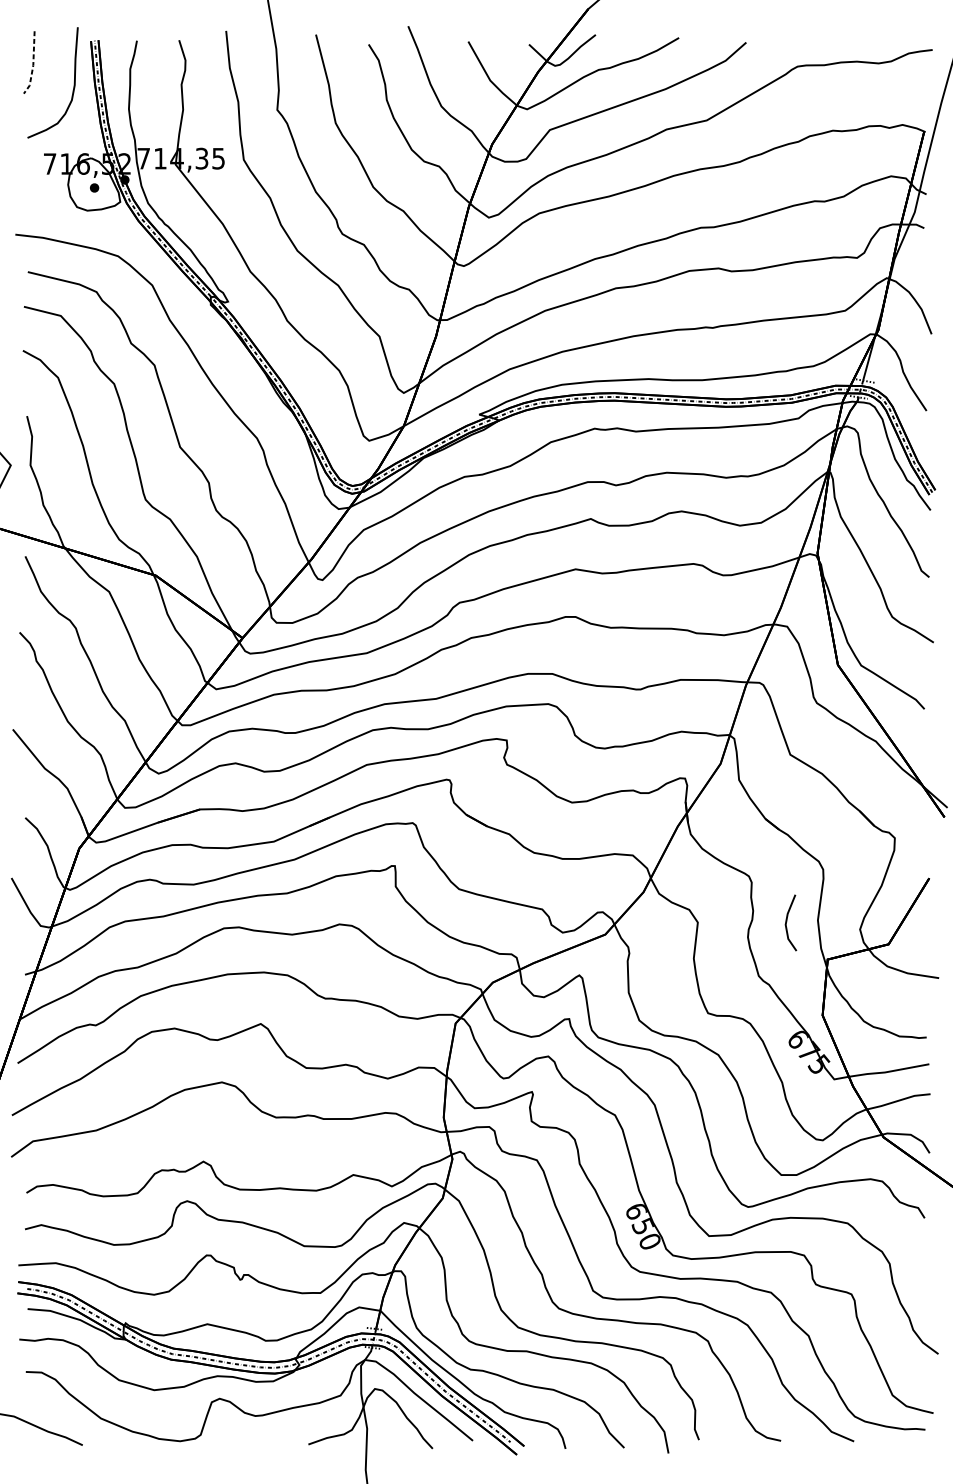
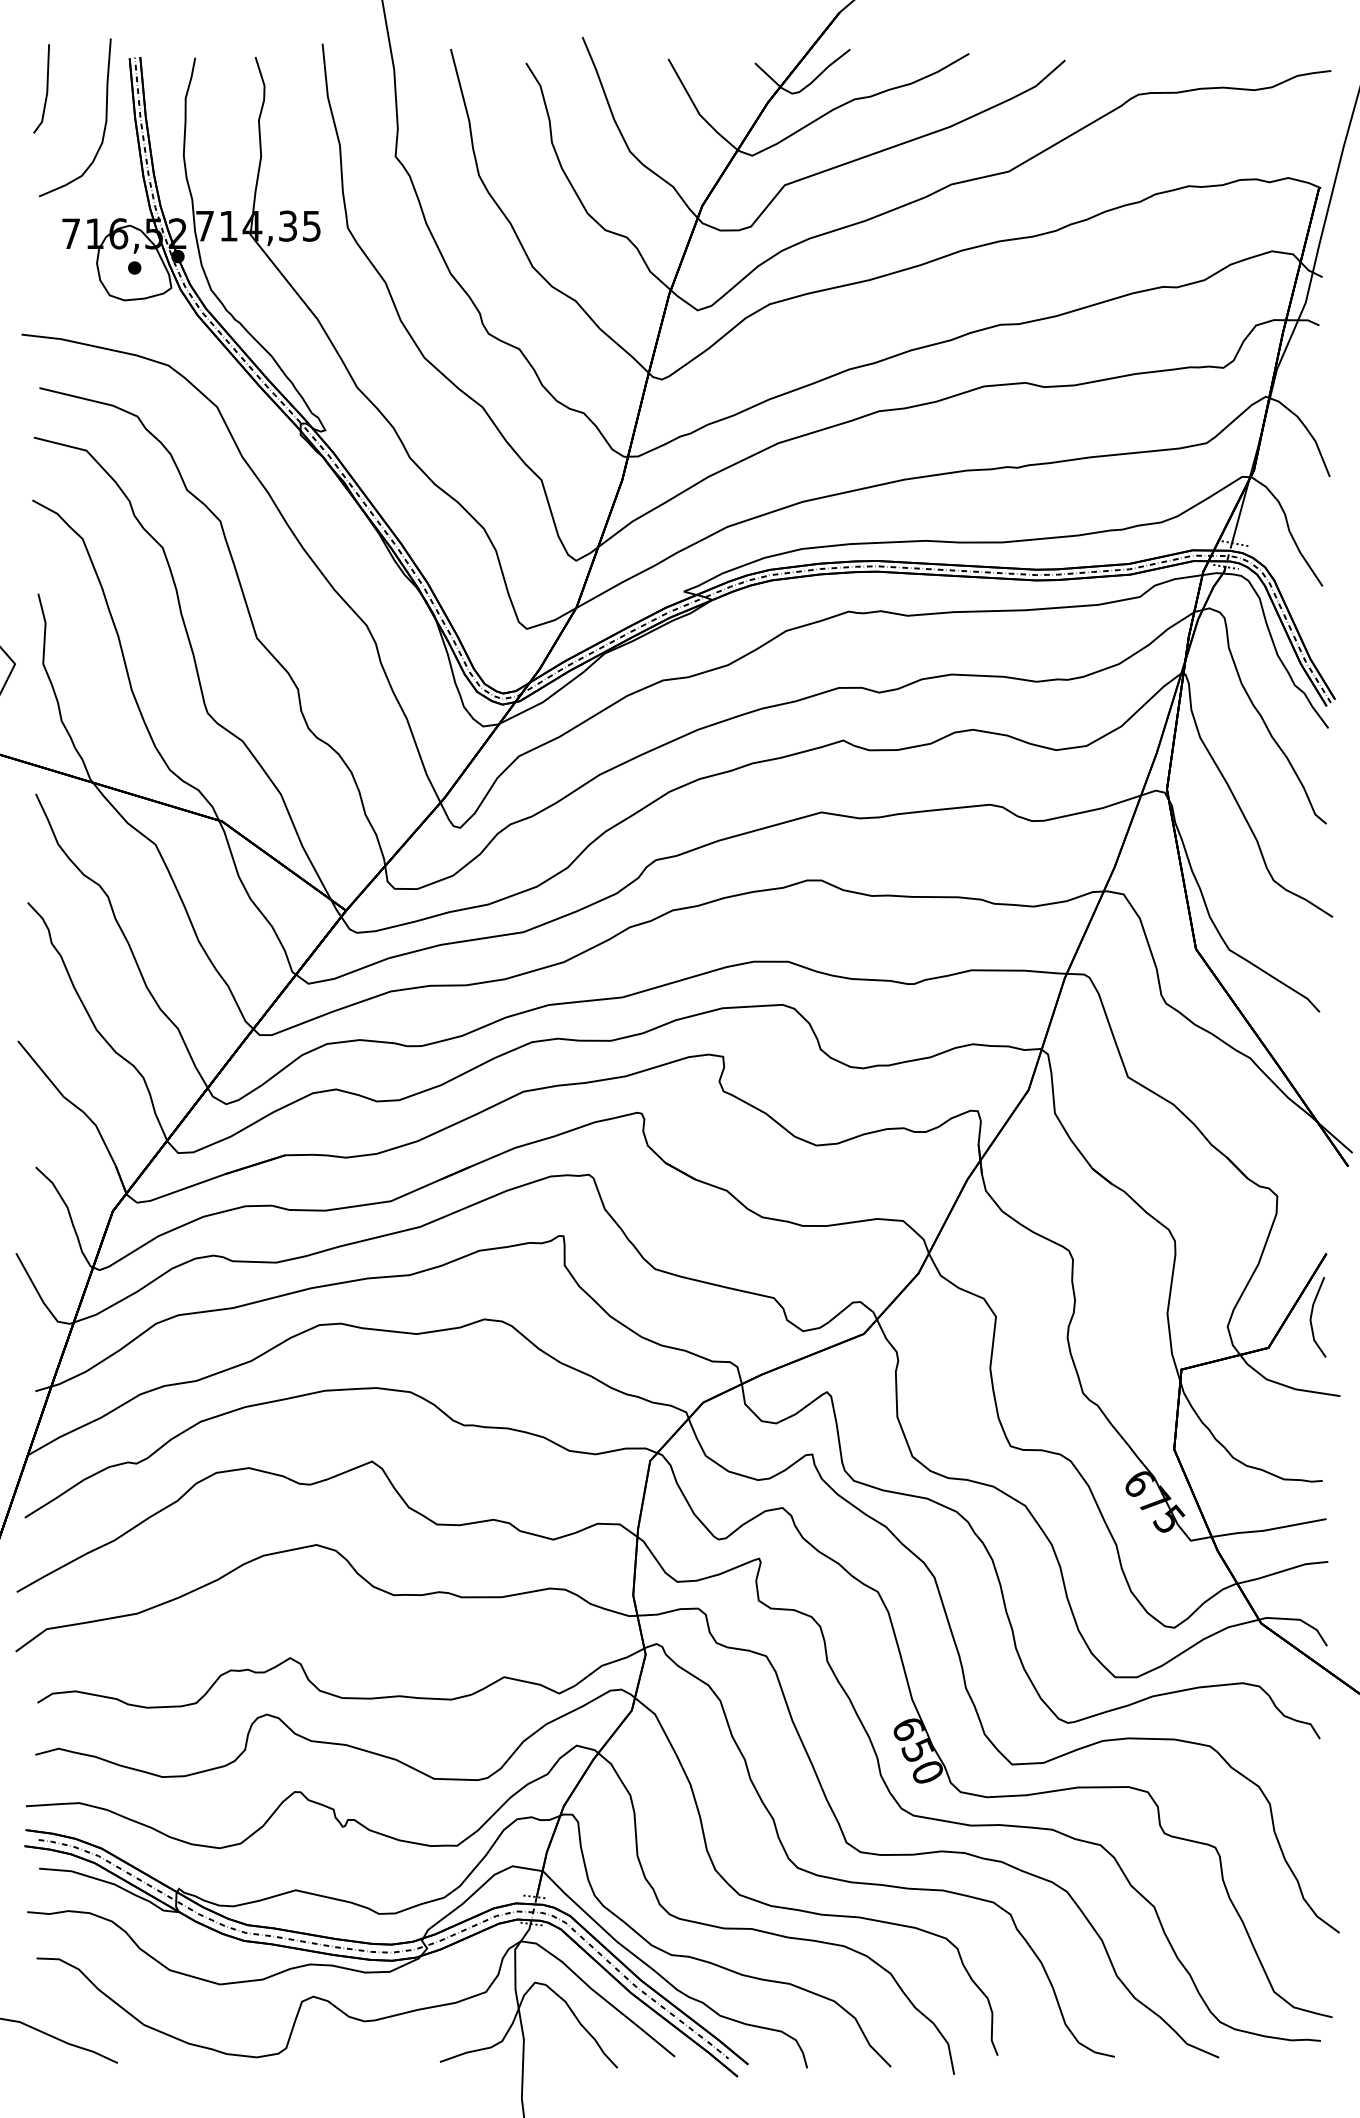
line: (33, 65) -> (47, 92), dashed -> solid
line: (787, 921) -> (1312, 1315), moved

